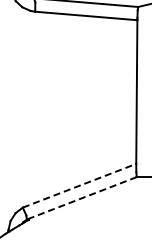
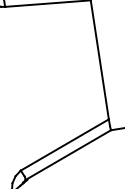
line: (79, 185) -> (64, 144), dashed -> solid
line: (81, 198) -> (68, 155), dashed -> solid

